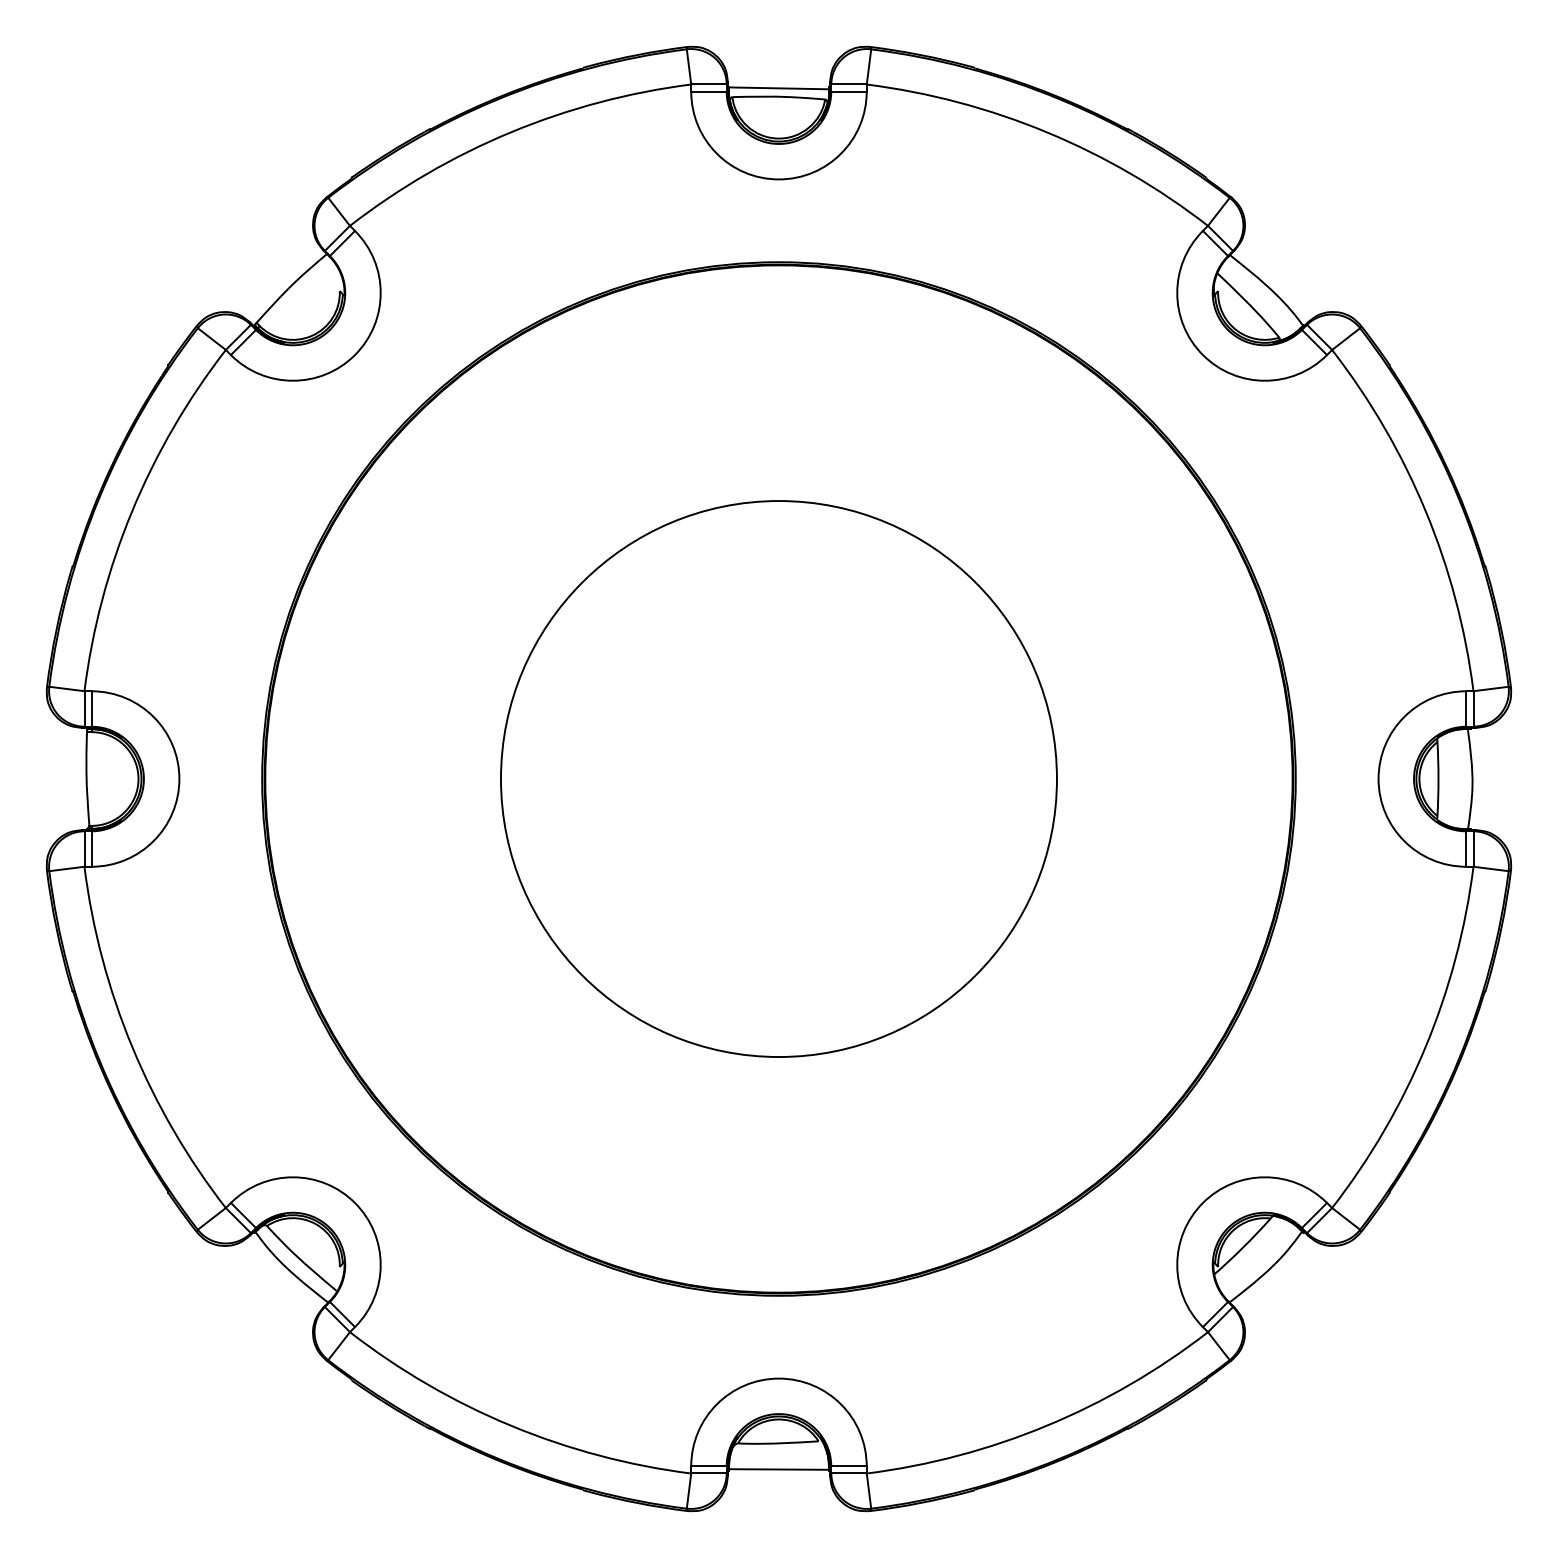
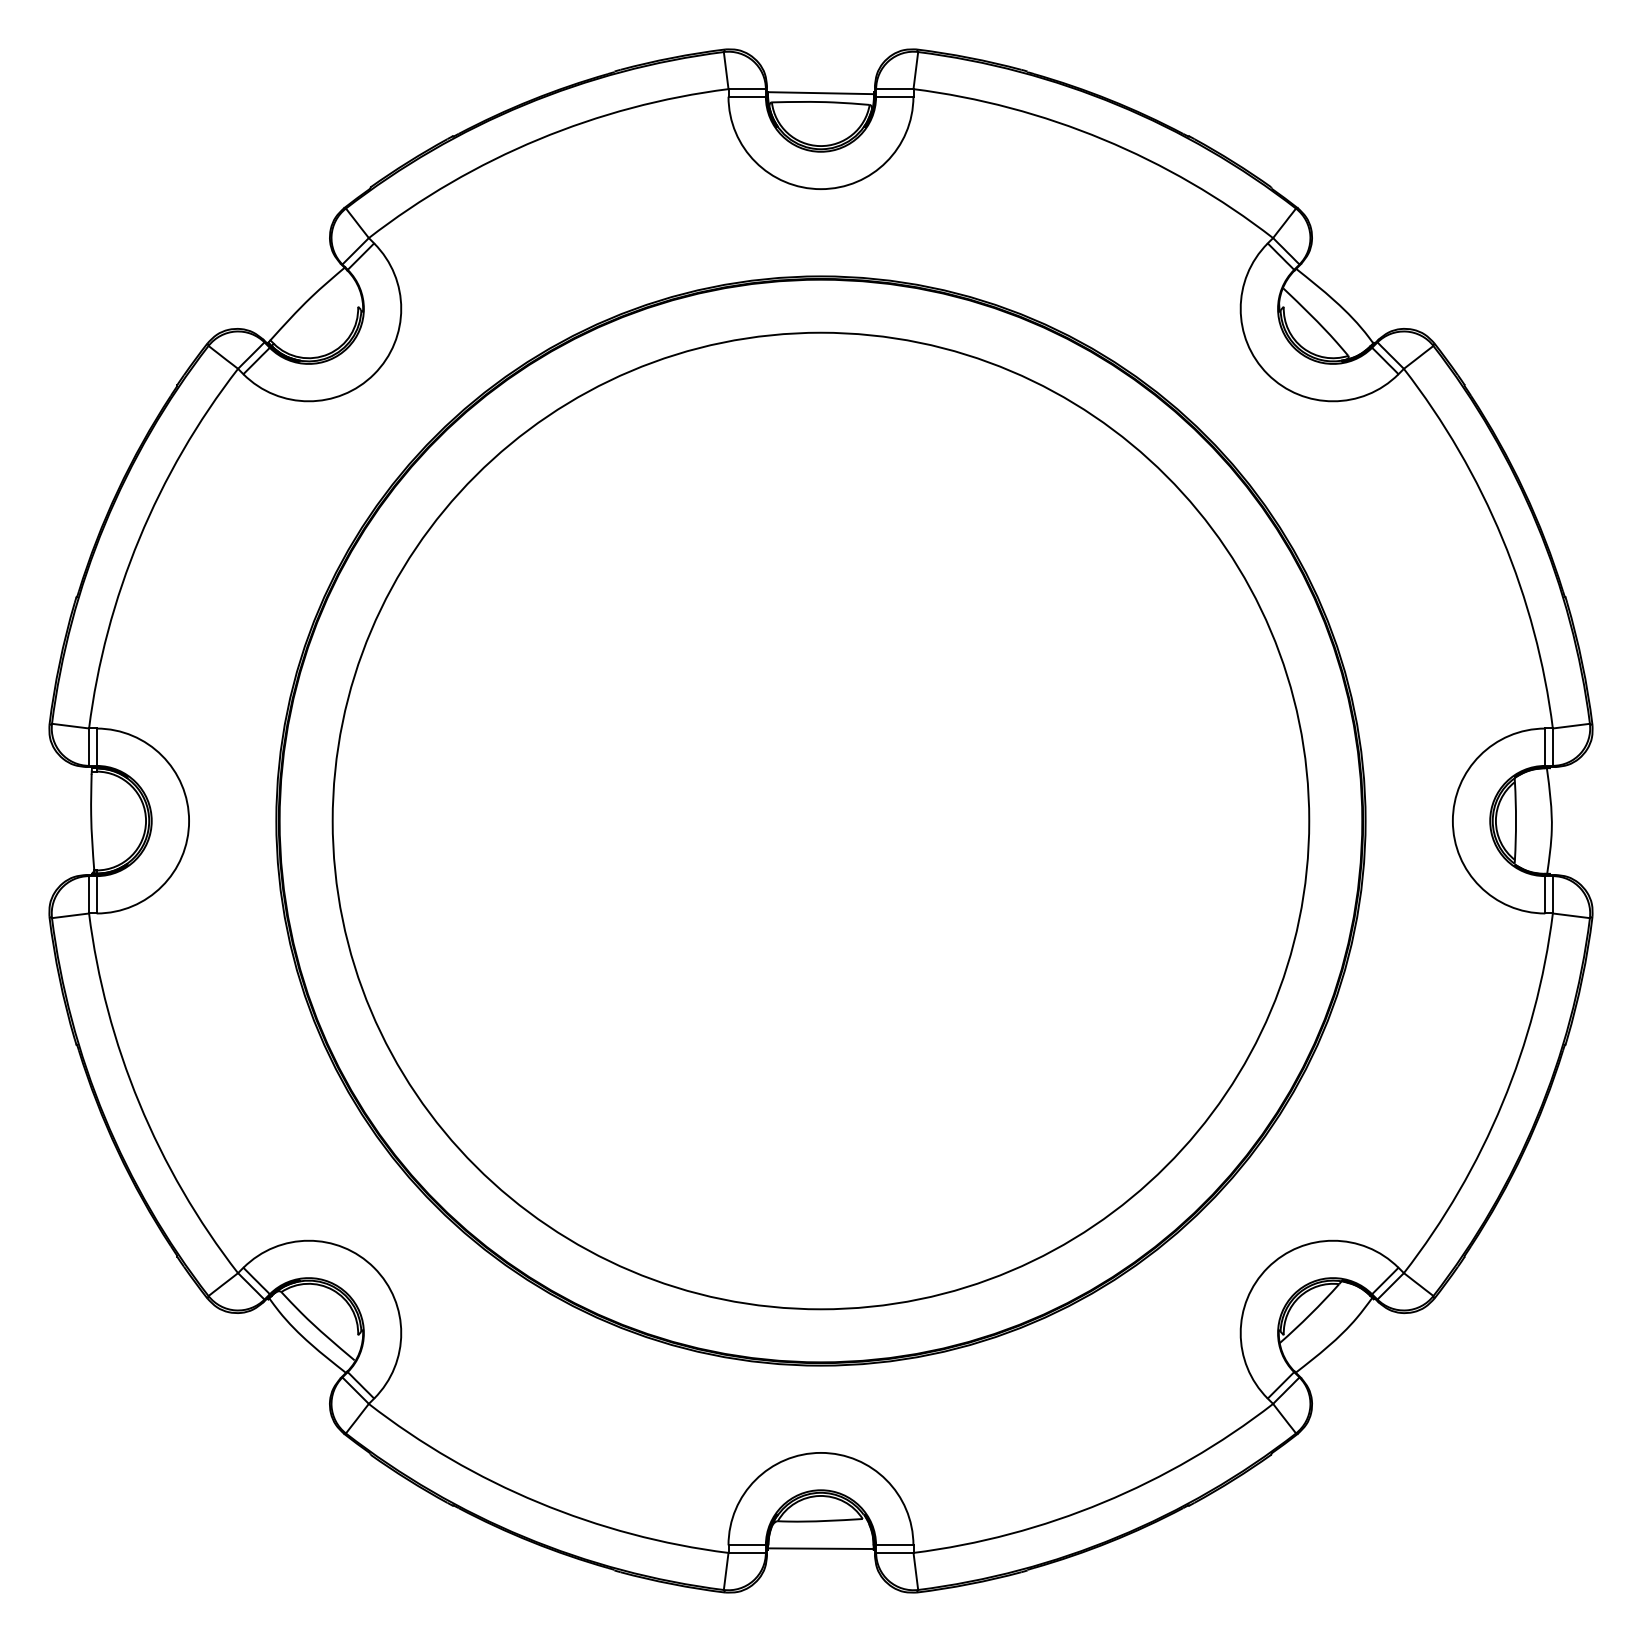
circle: (778, 778) -> (820, 820), size x1.67

